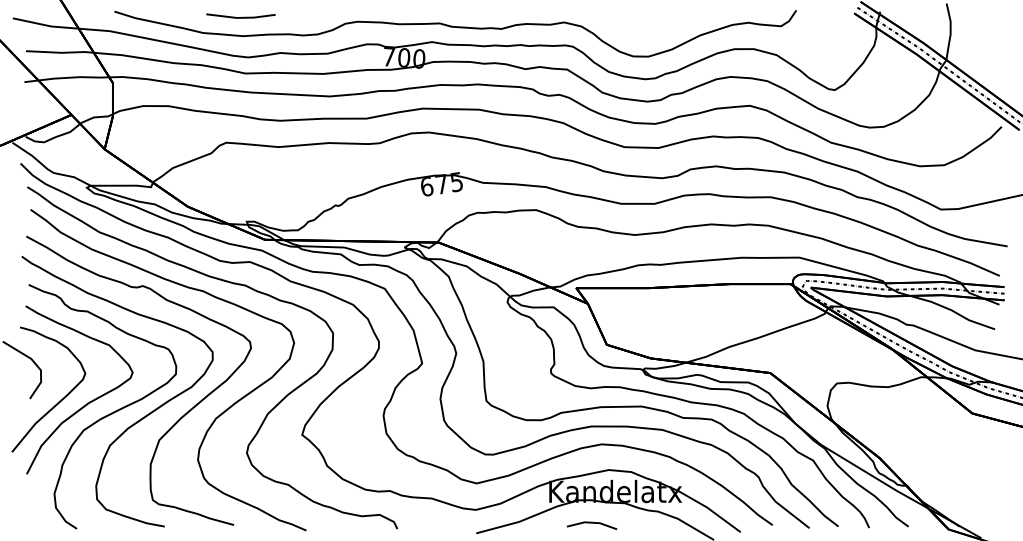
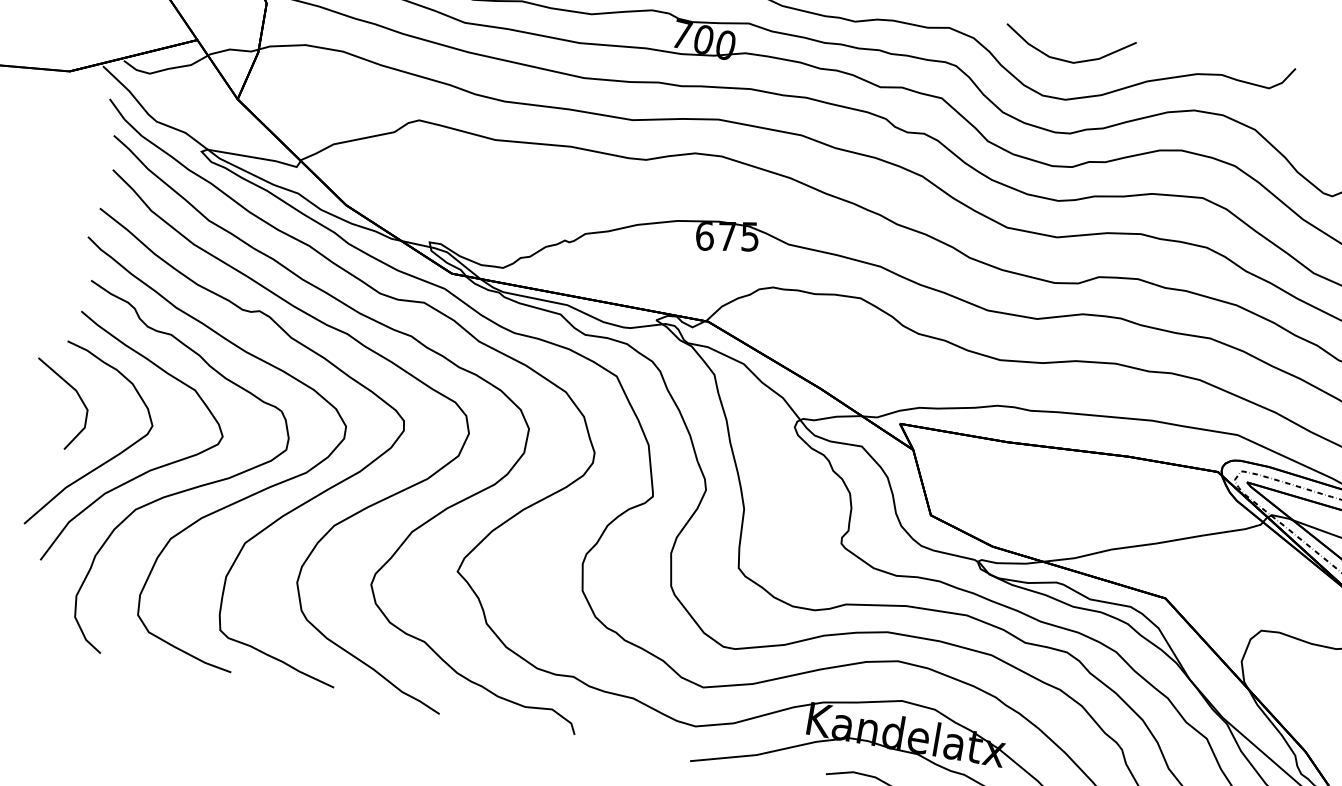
curve: (645, 30) -> (1067, 60), added

